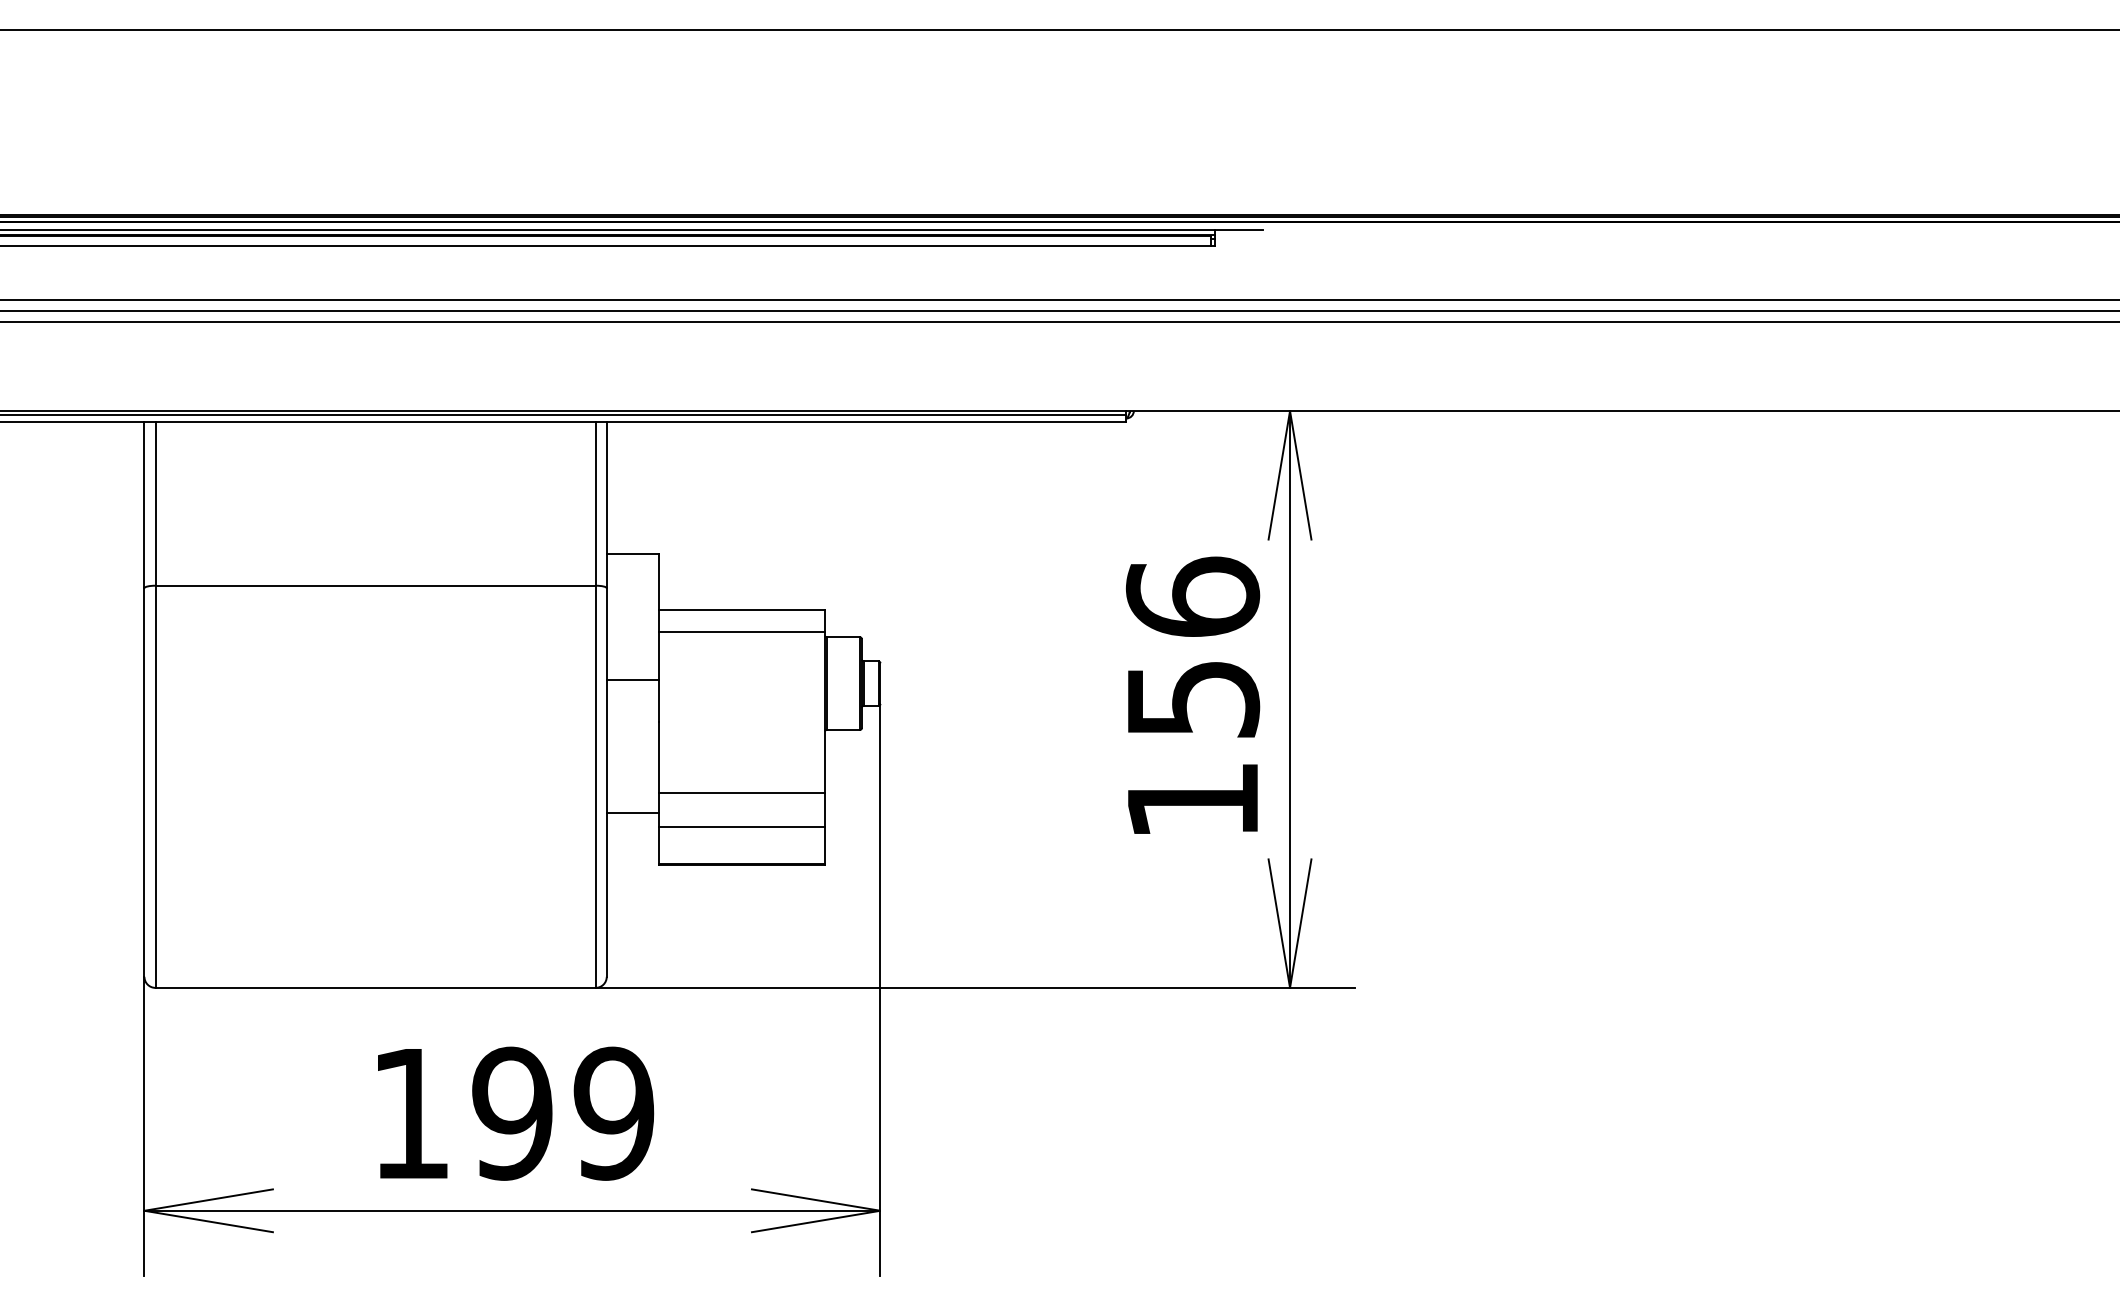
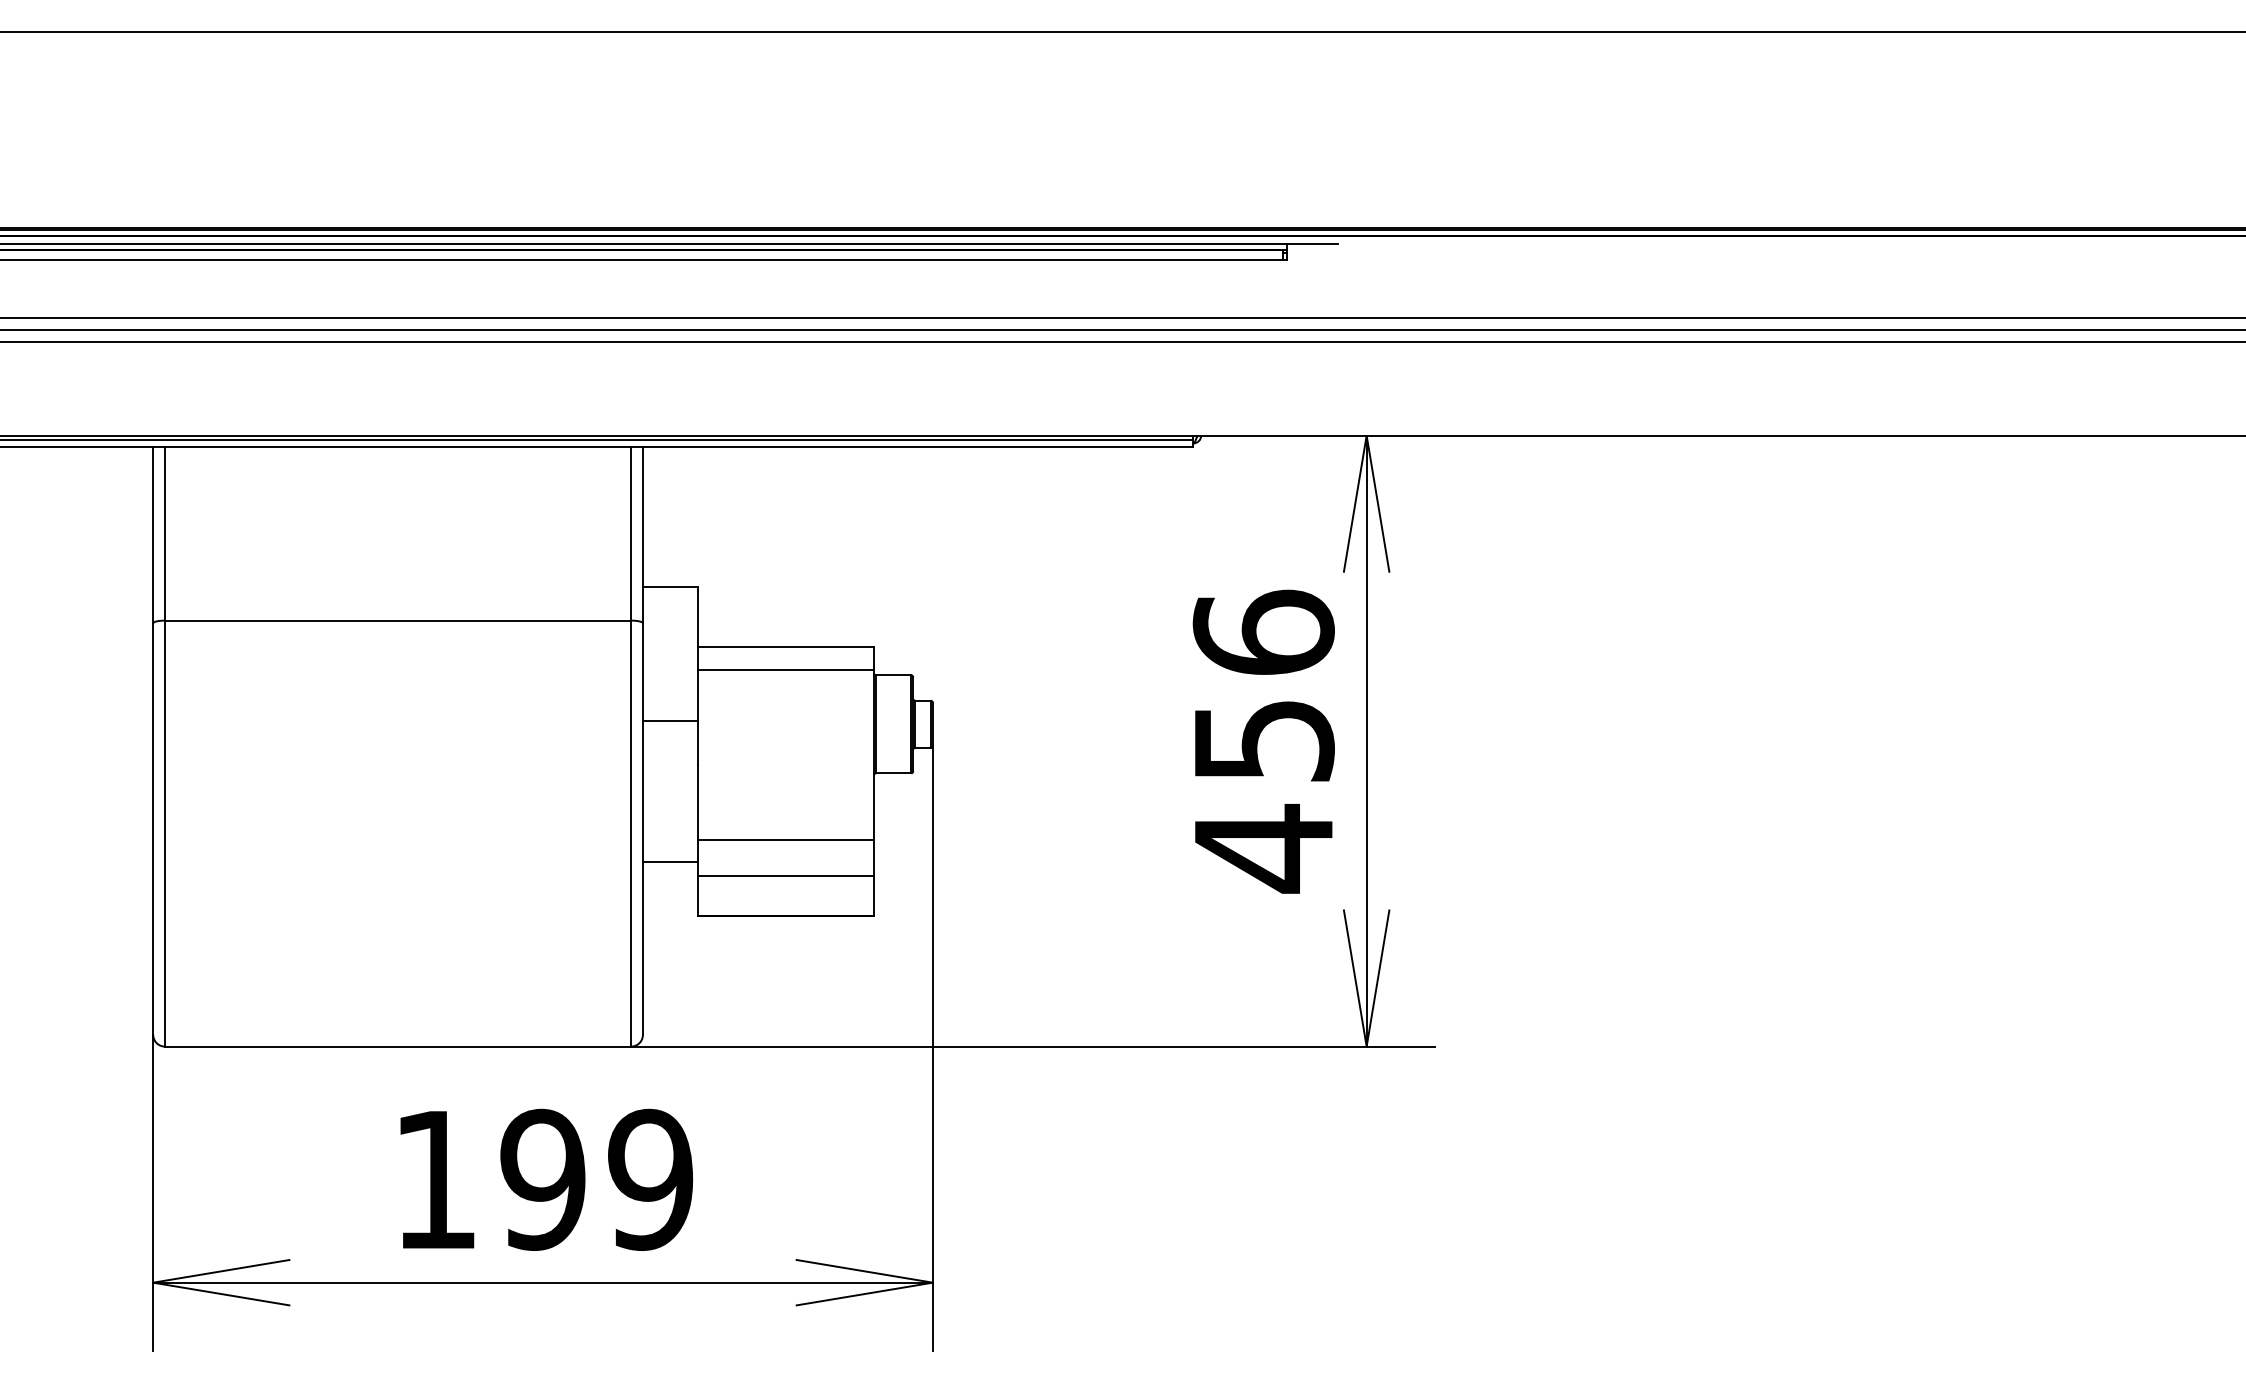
text: (1192, 800) -> (1263, 848), 156 -> 456

